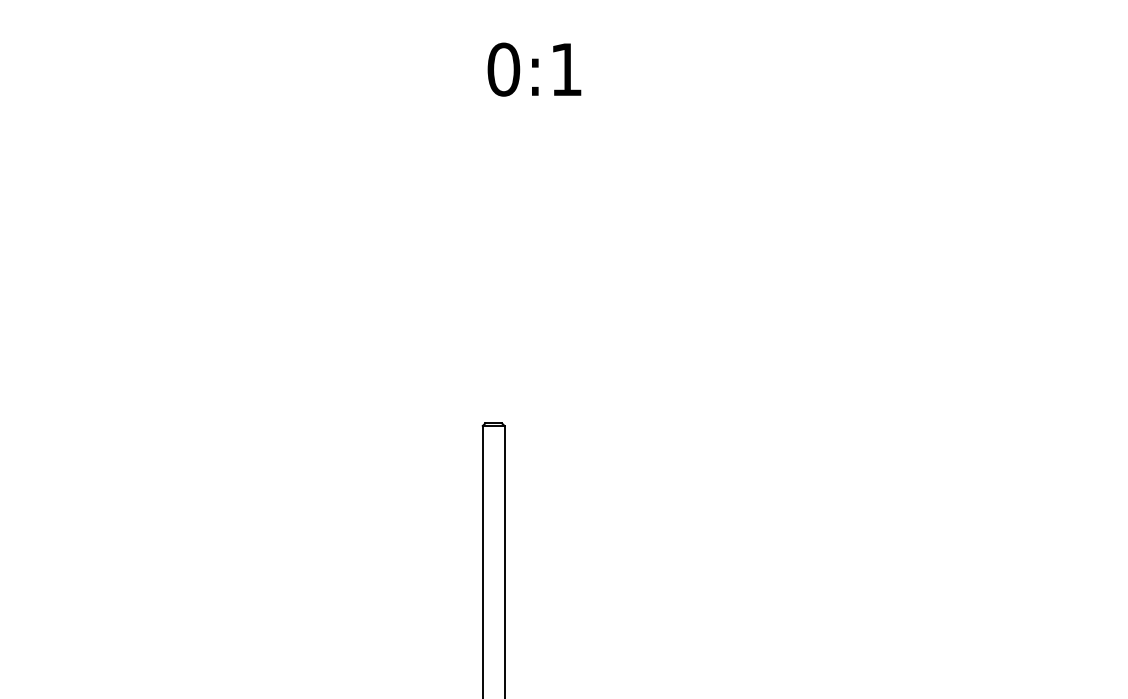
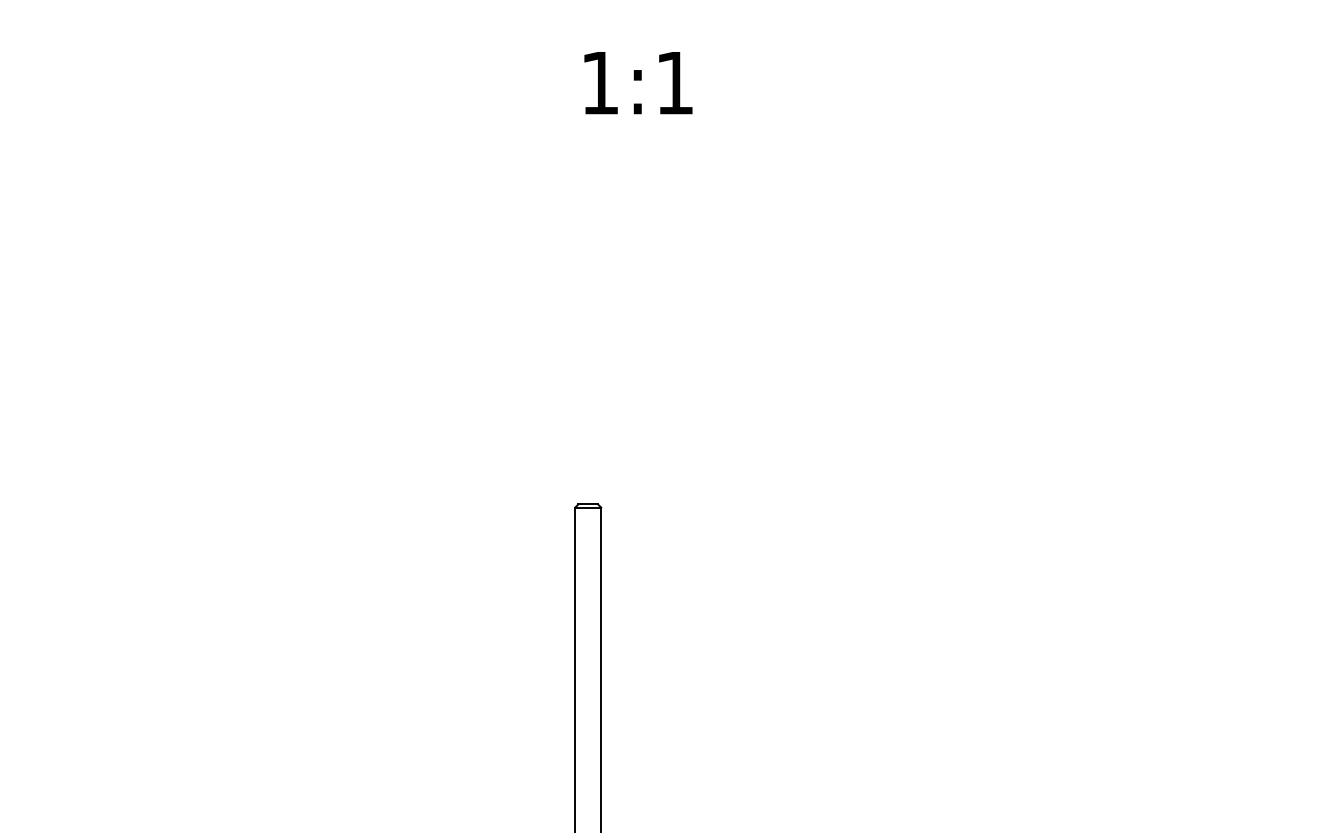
text: (503, 69) -> (600, 82), 0:1 -> 1:1

